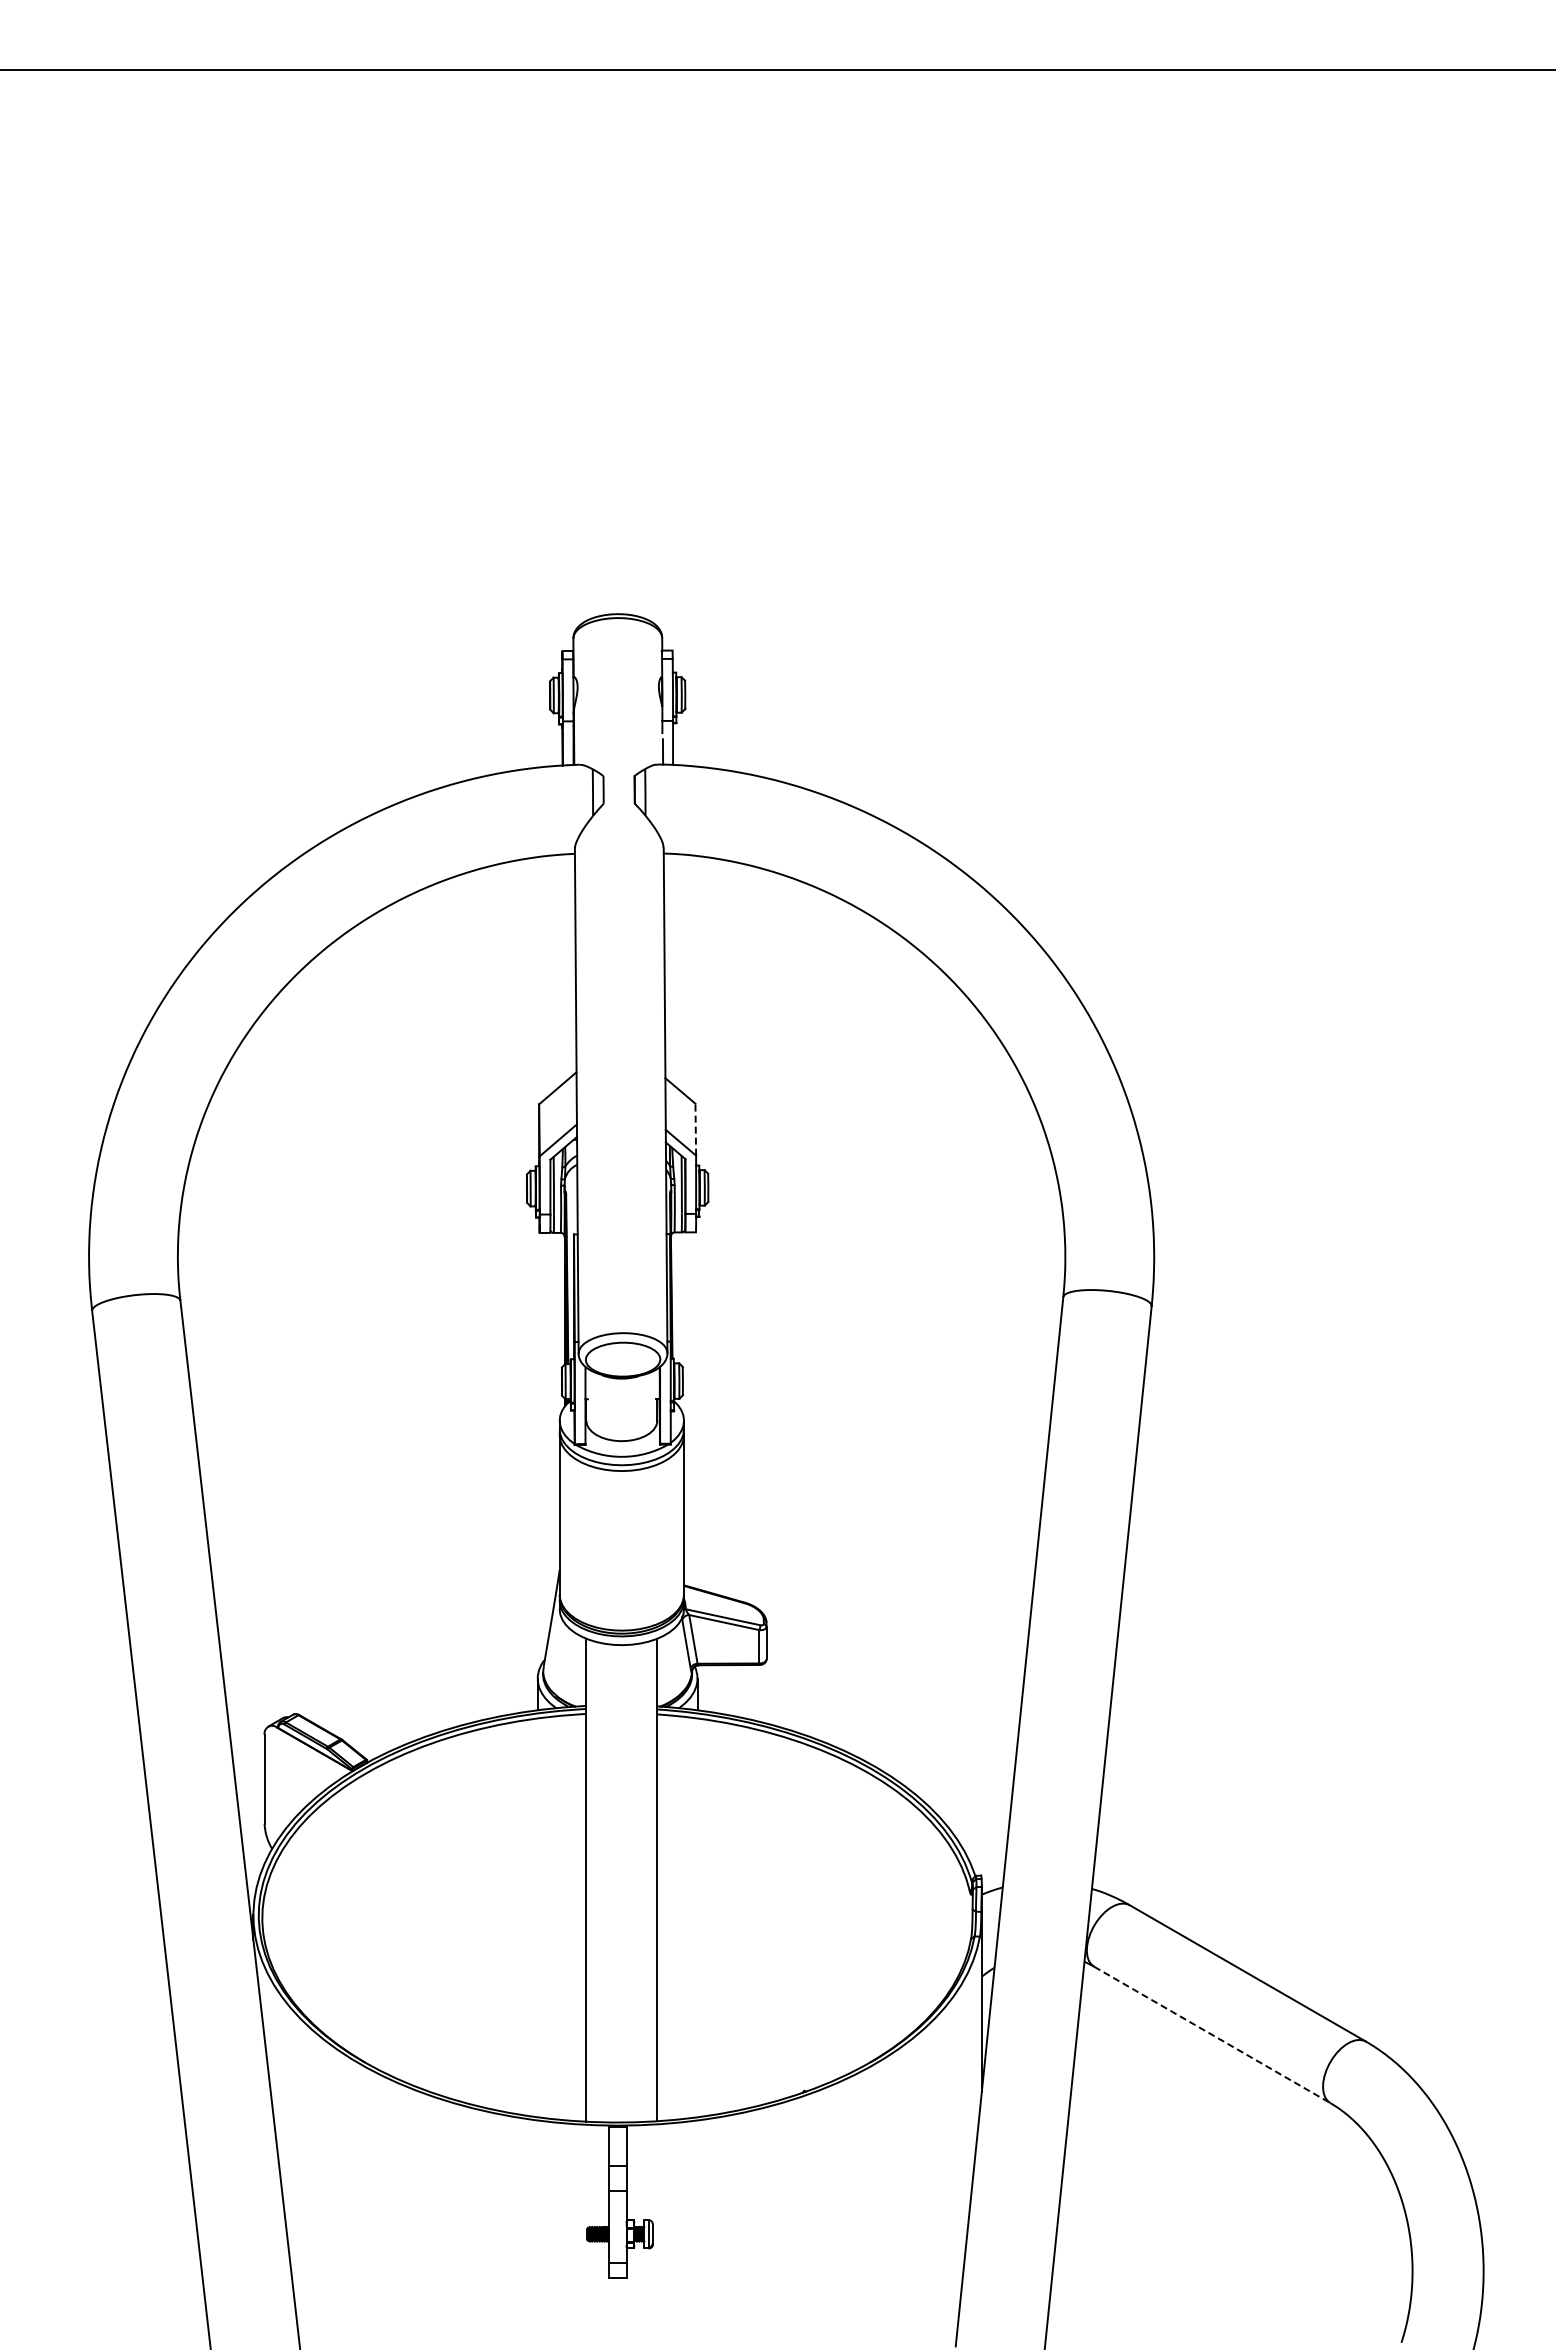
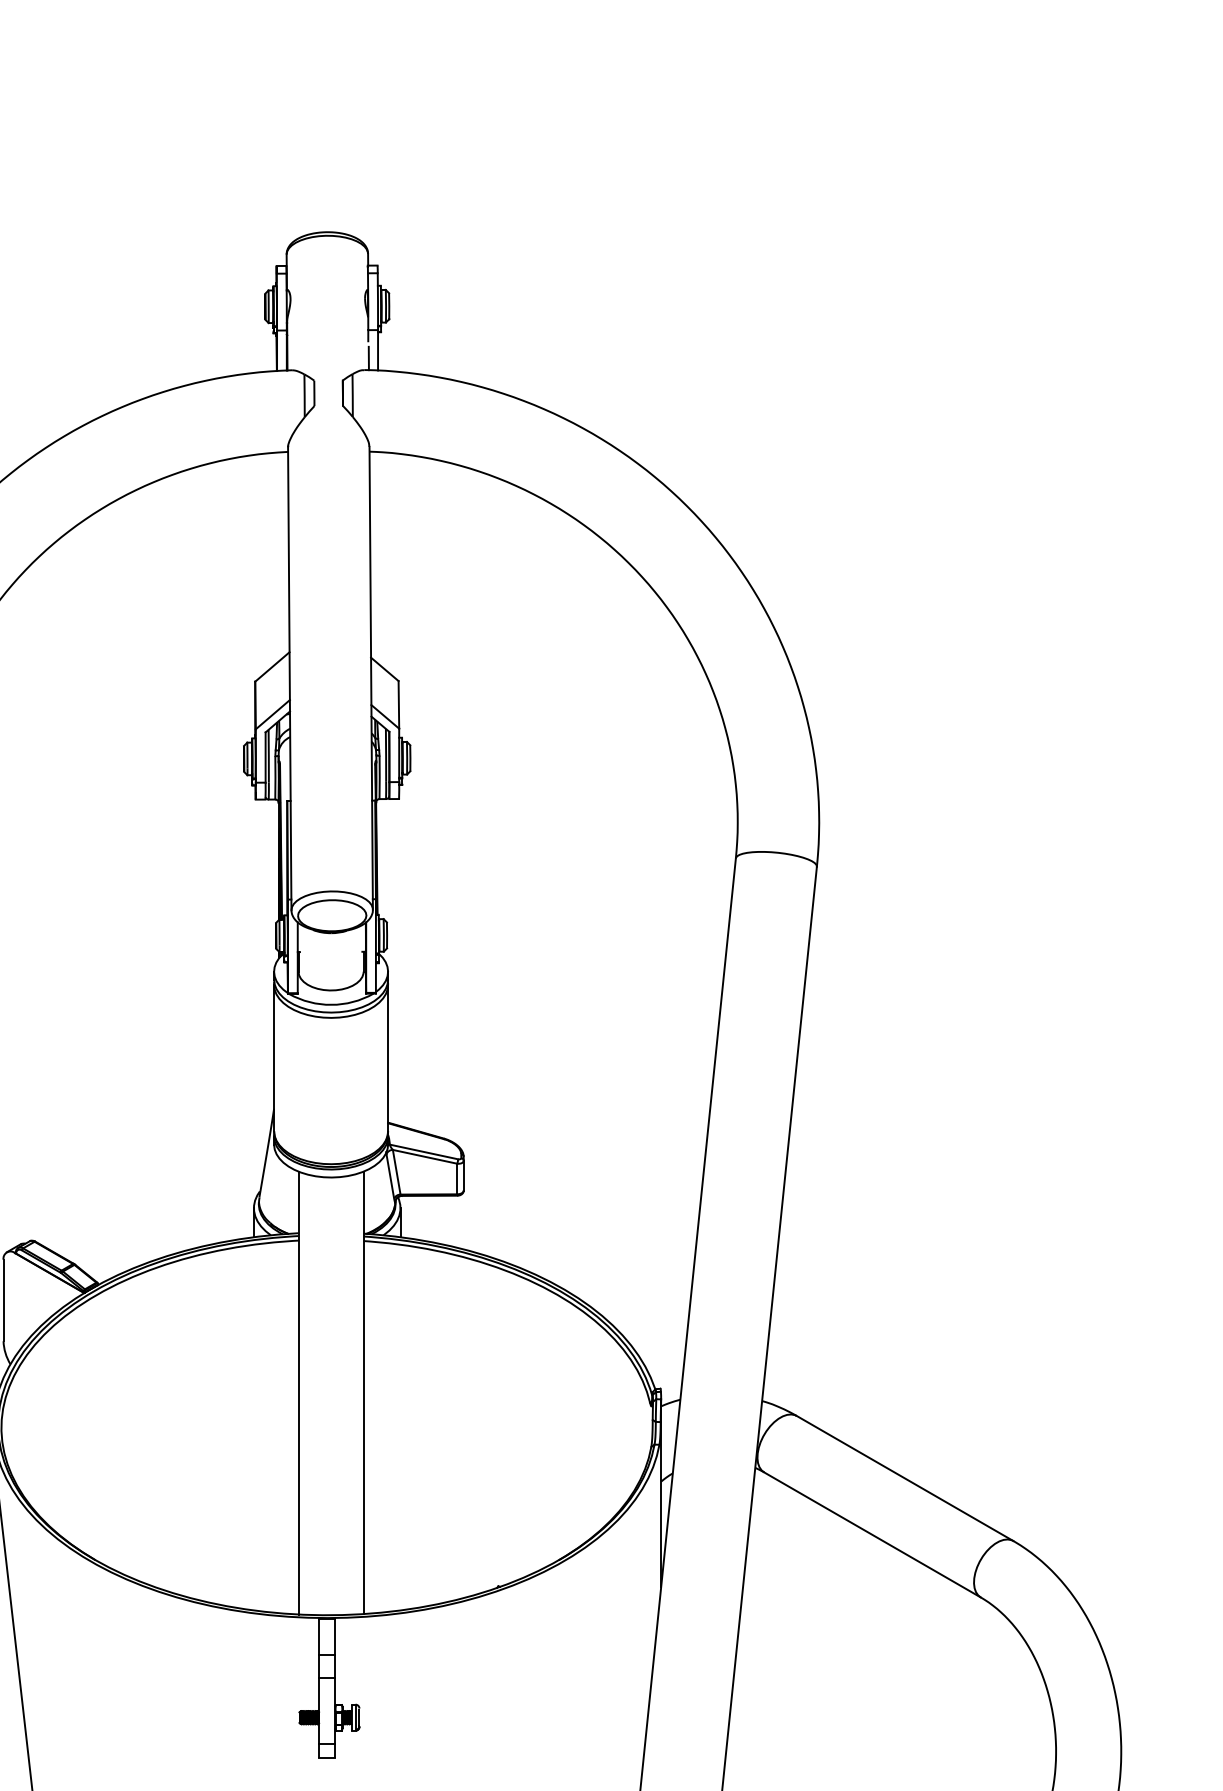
line: (695, 1129) -> (398, 704), dashed -> solid
line: (1212, 2035) -> (872, 1535), dashed -> solid

